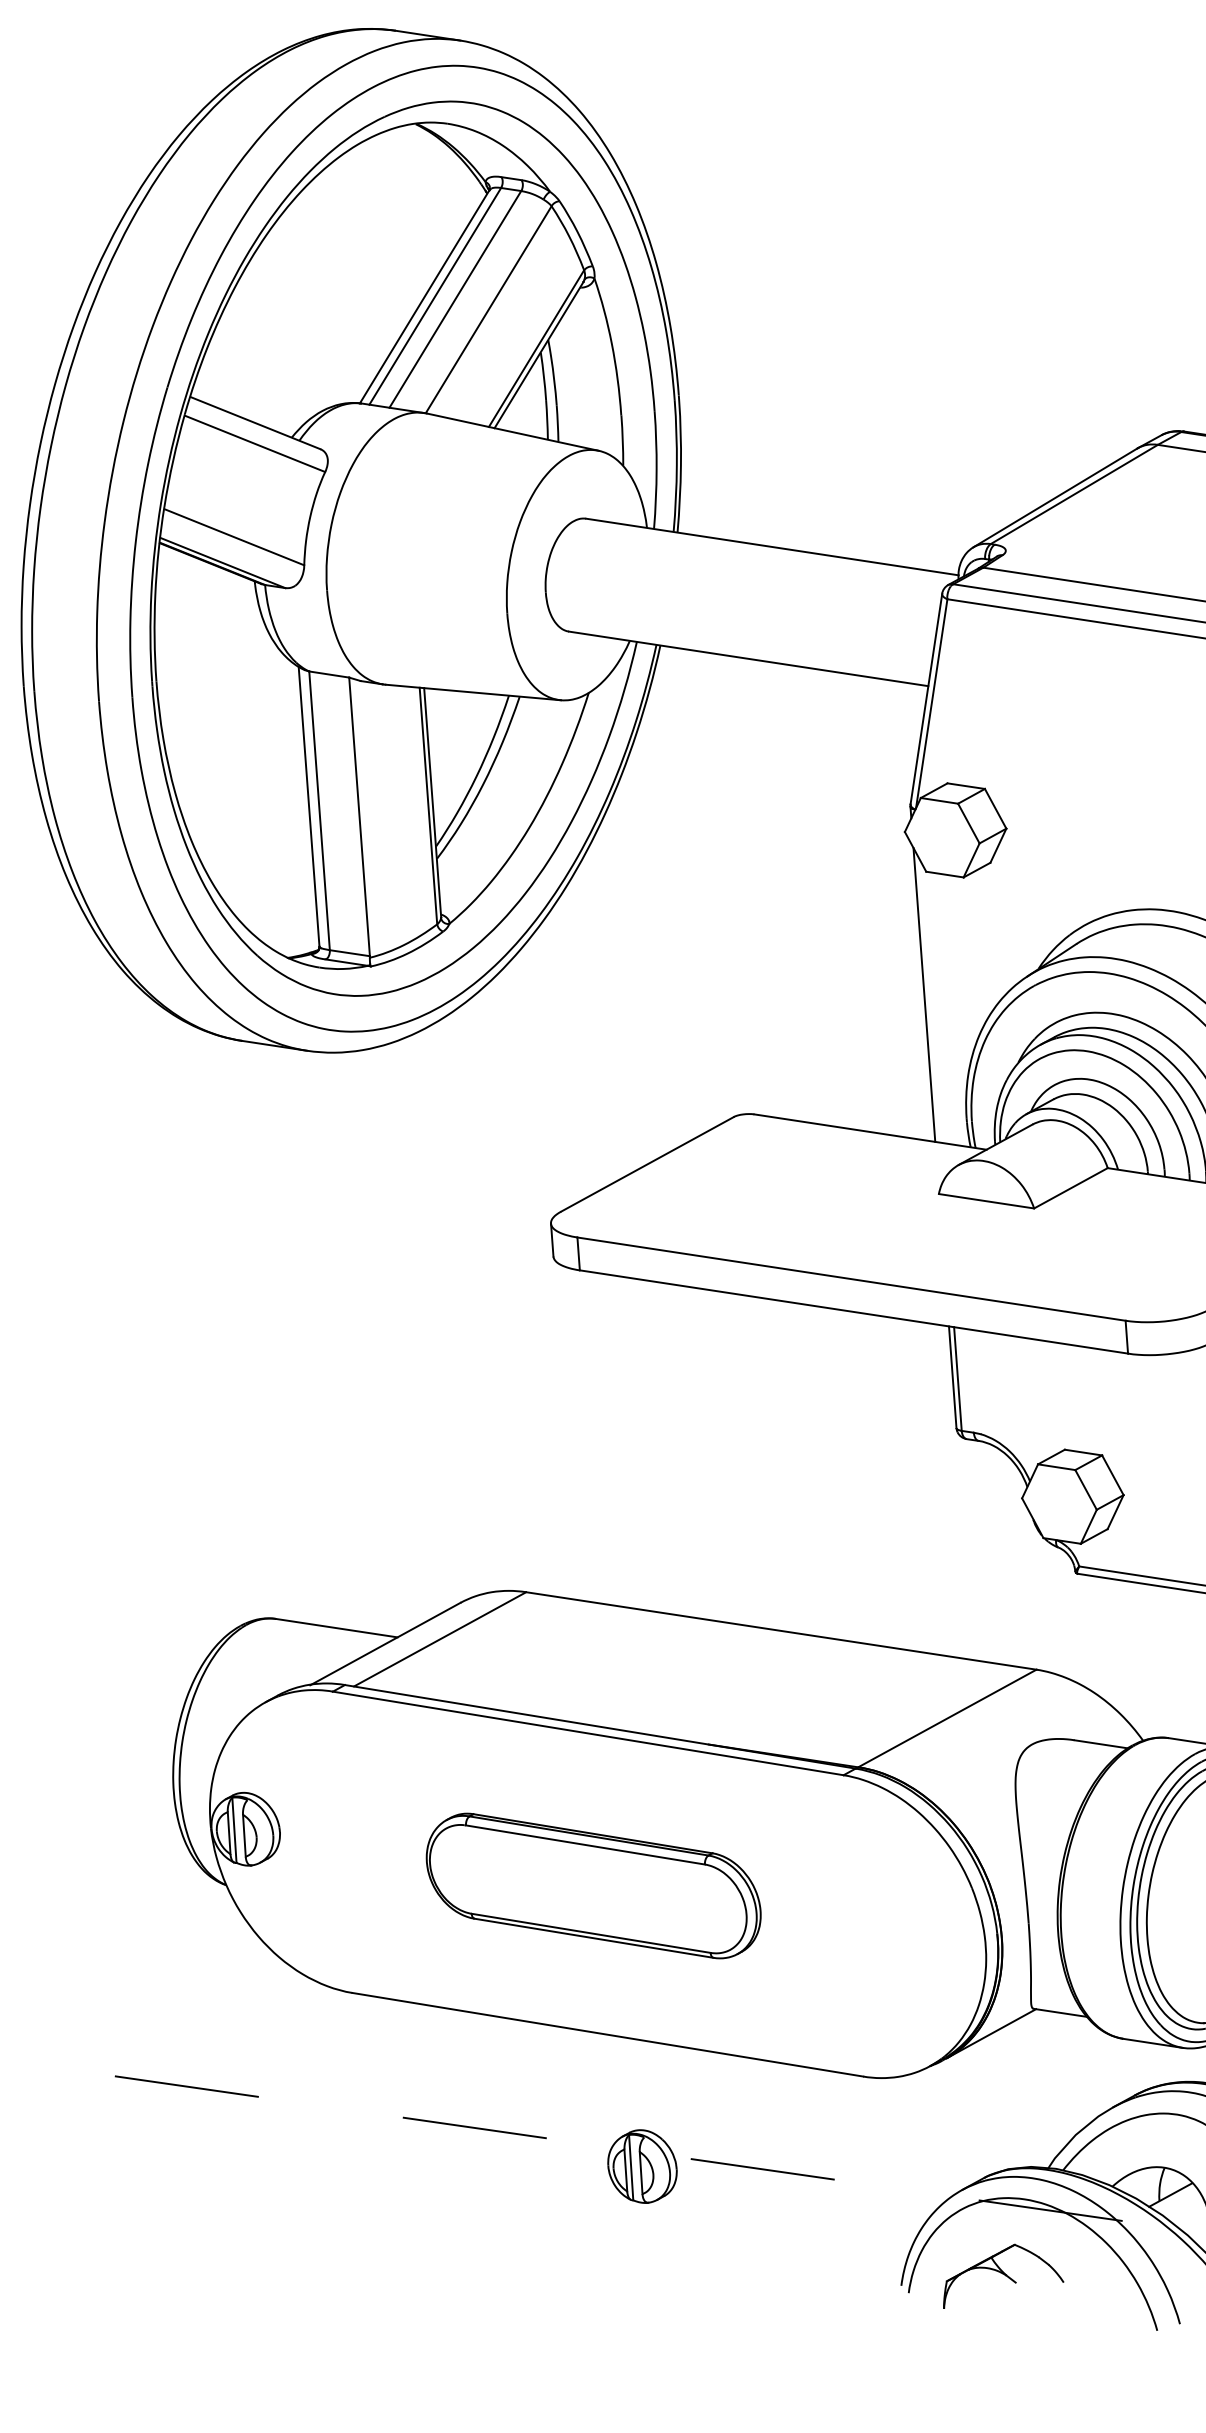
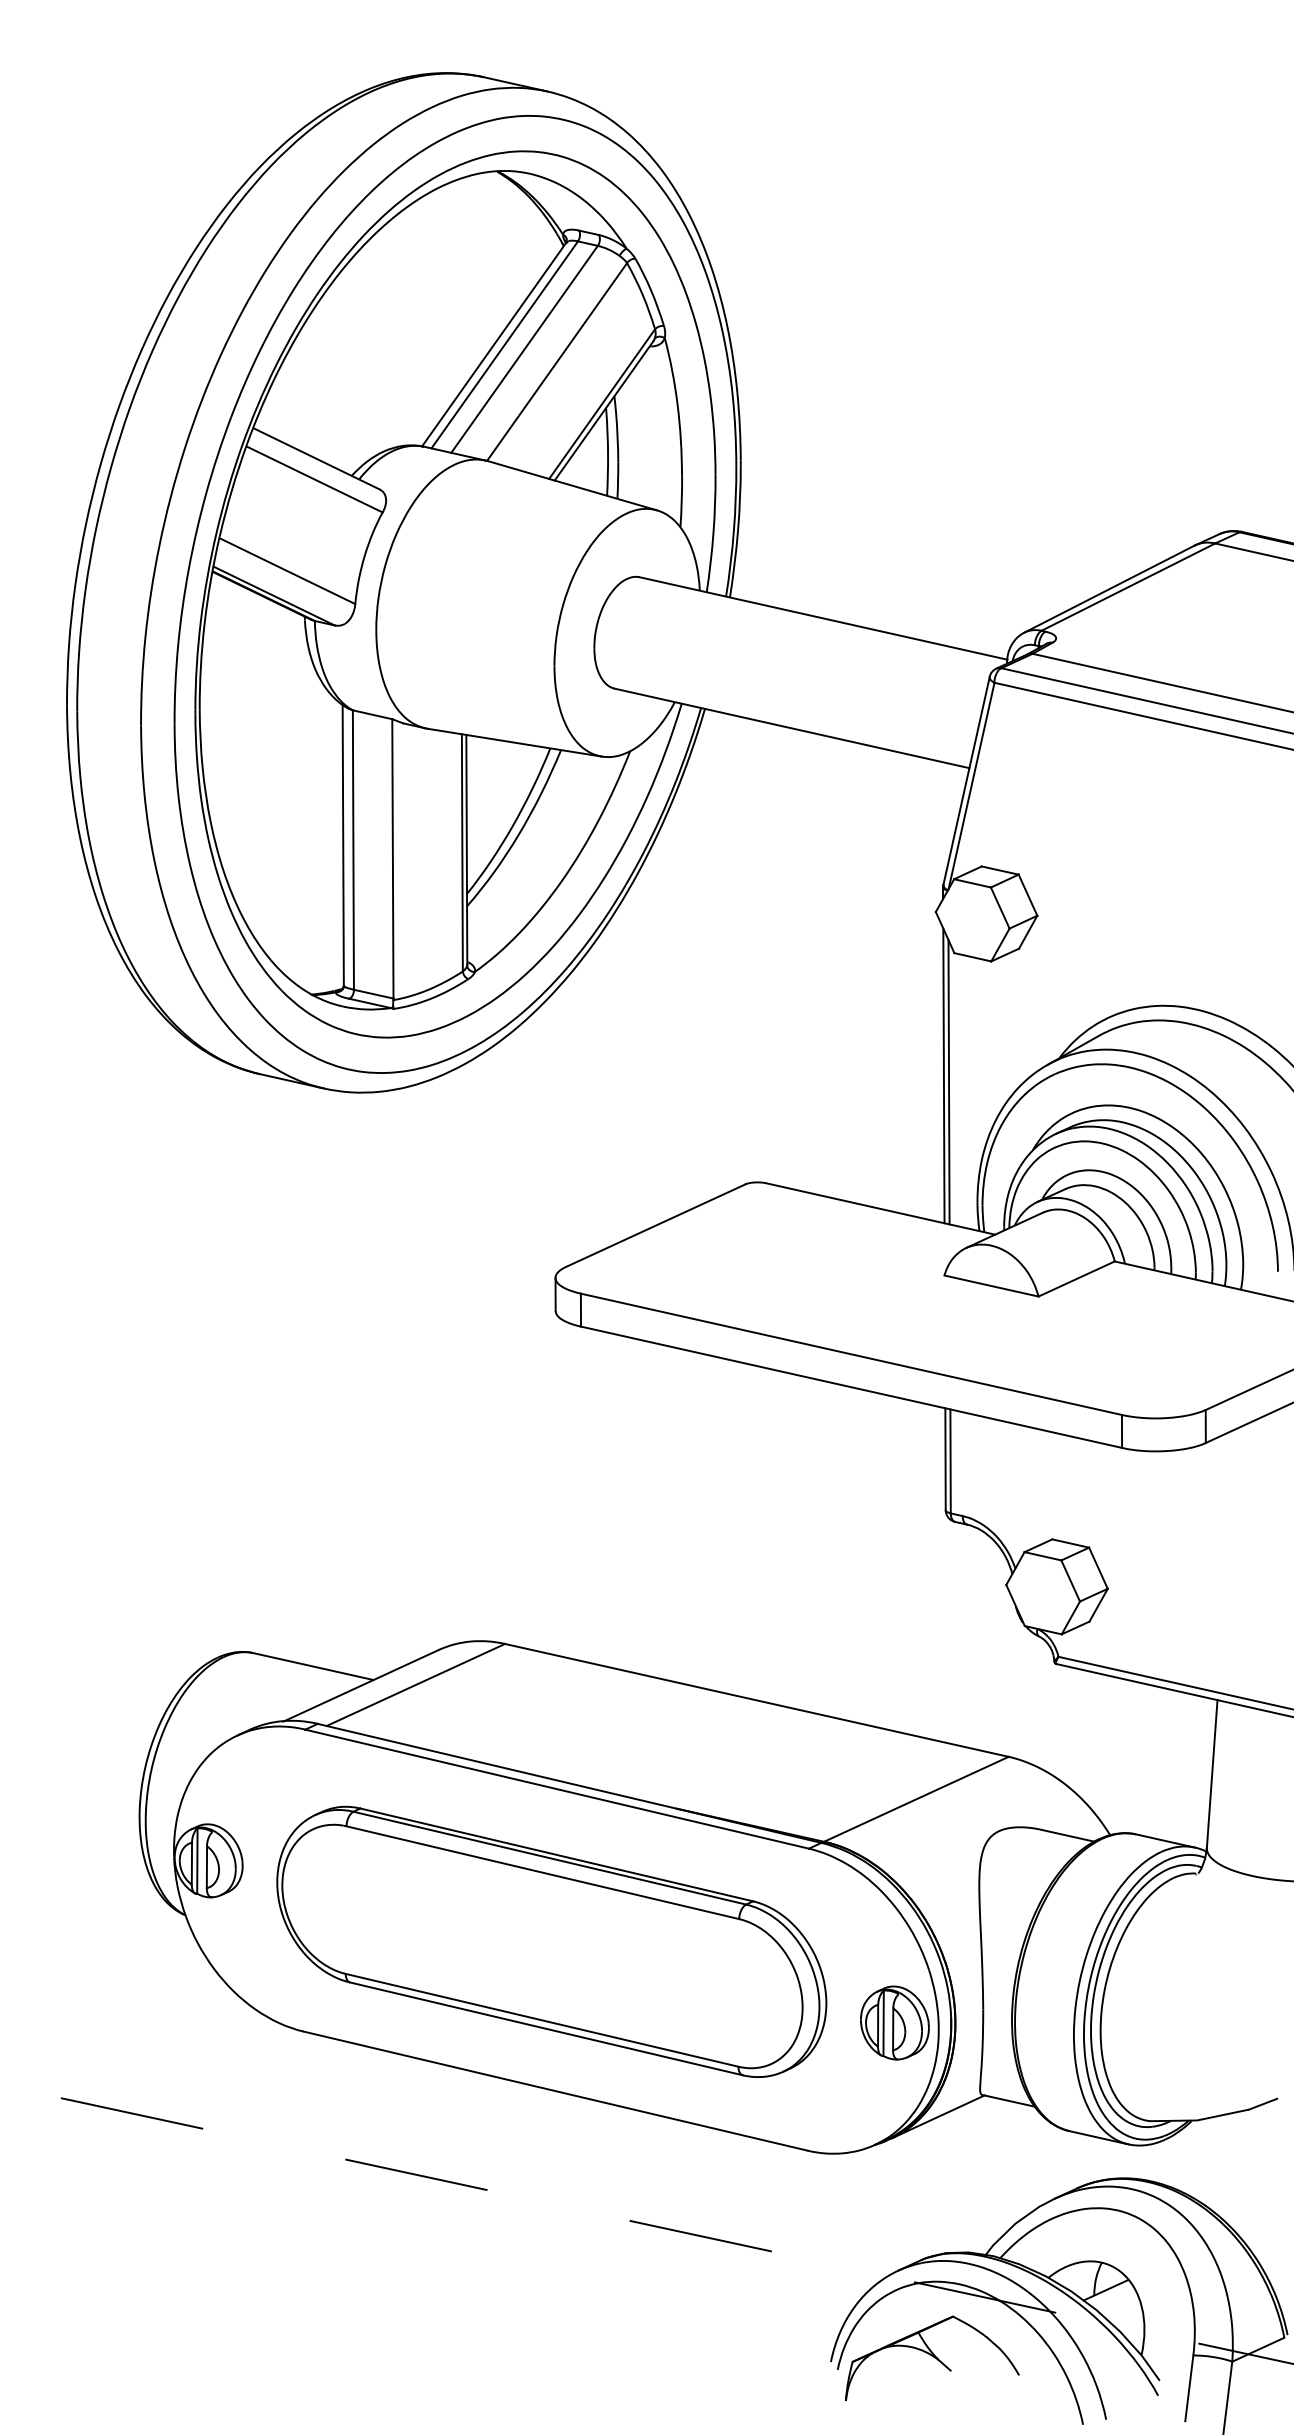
line: (929, 1001) -> (948, 1082), added
part: (593, 1885) -> (551, 1941), size x1.67
part: (641, 2166) -> (894, 2022), moved
part: (1002, 2274) -> (932, 2357), size x1.43

